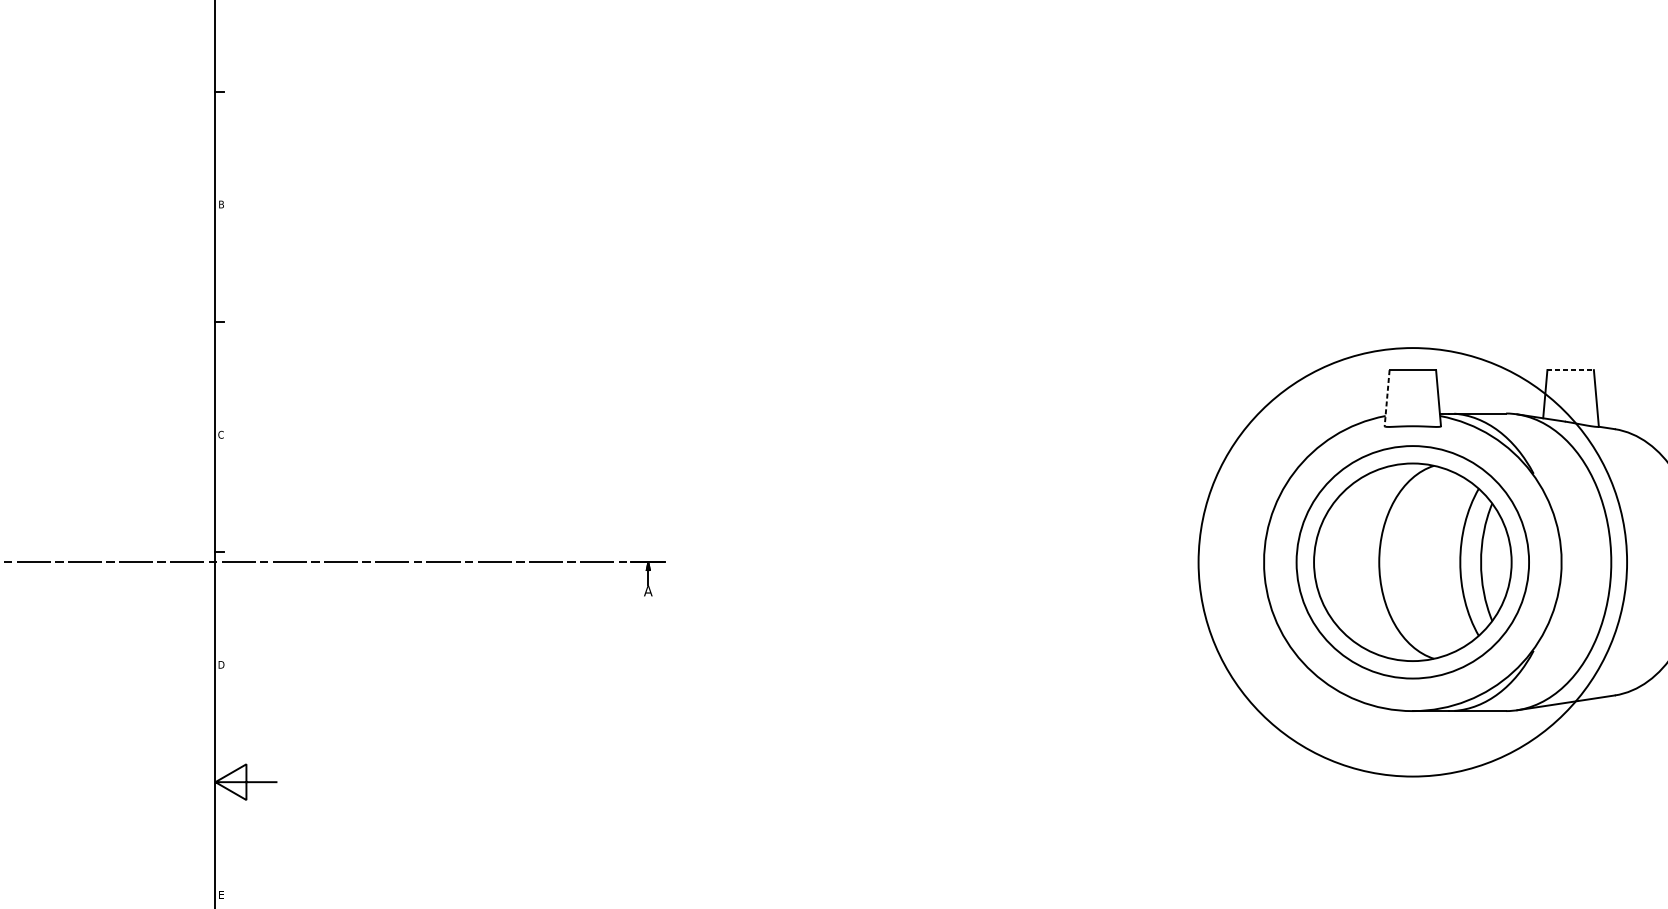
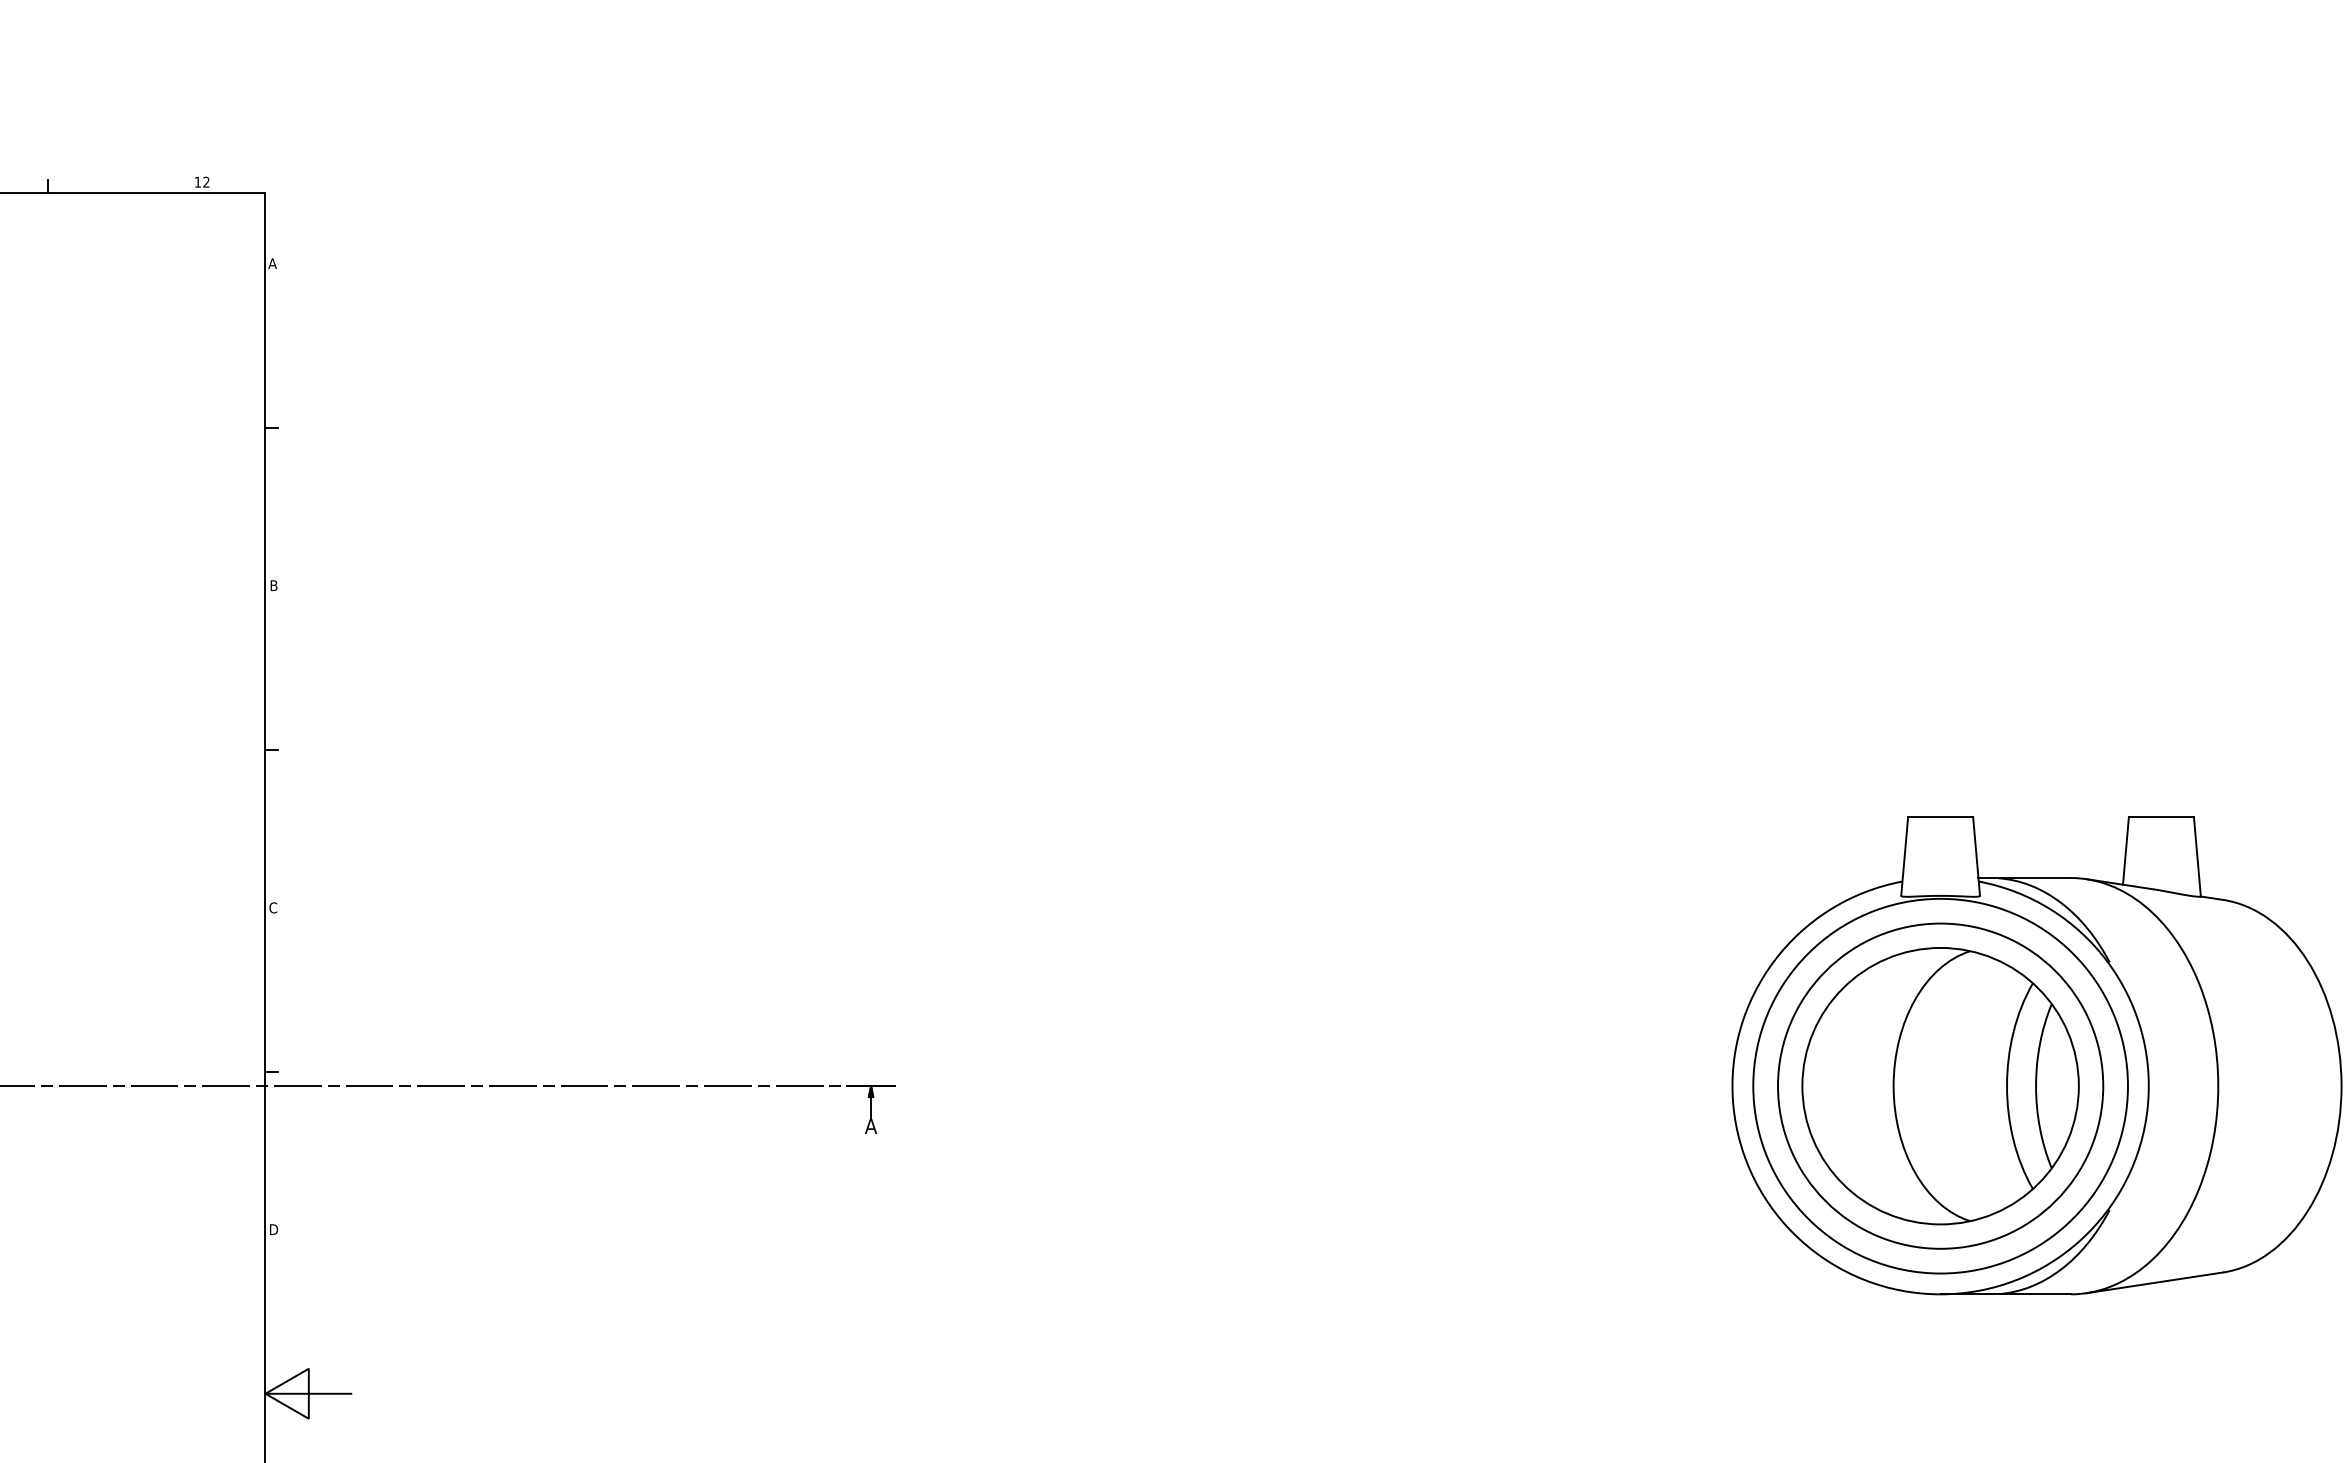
line: (1570, 370) -> (2161, 817), dashed -> solid
line: (1387, 398) -> (1904, 857), dashed -> solid
circle: (1412, 561) -> (1940, 1085), size x0.62

